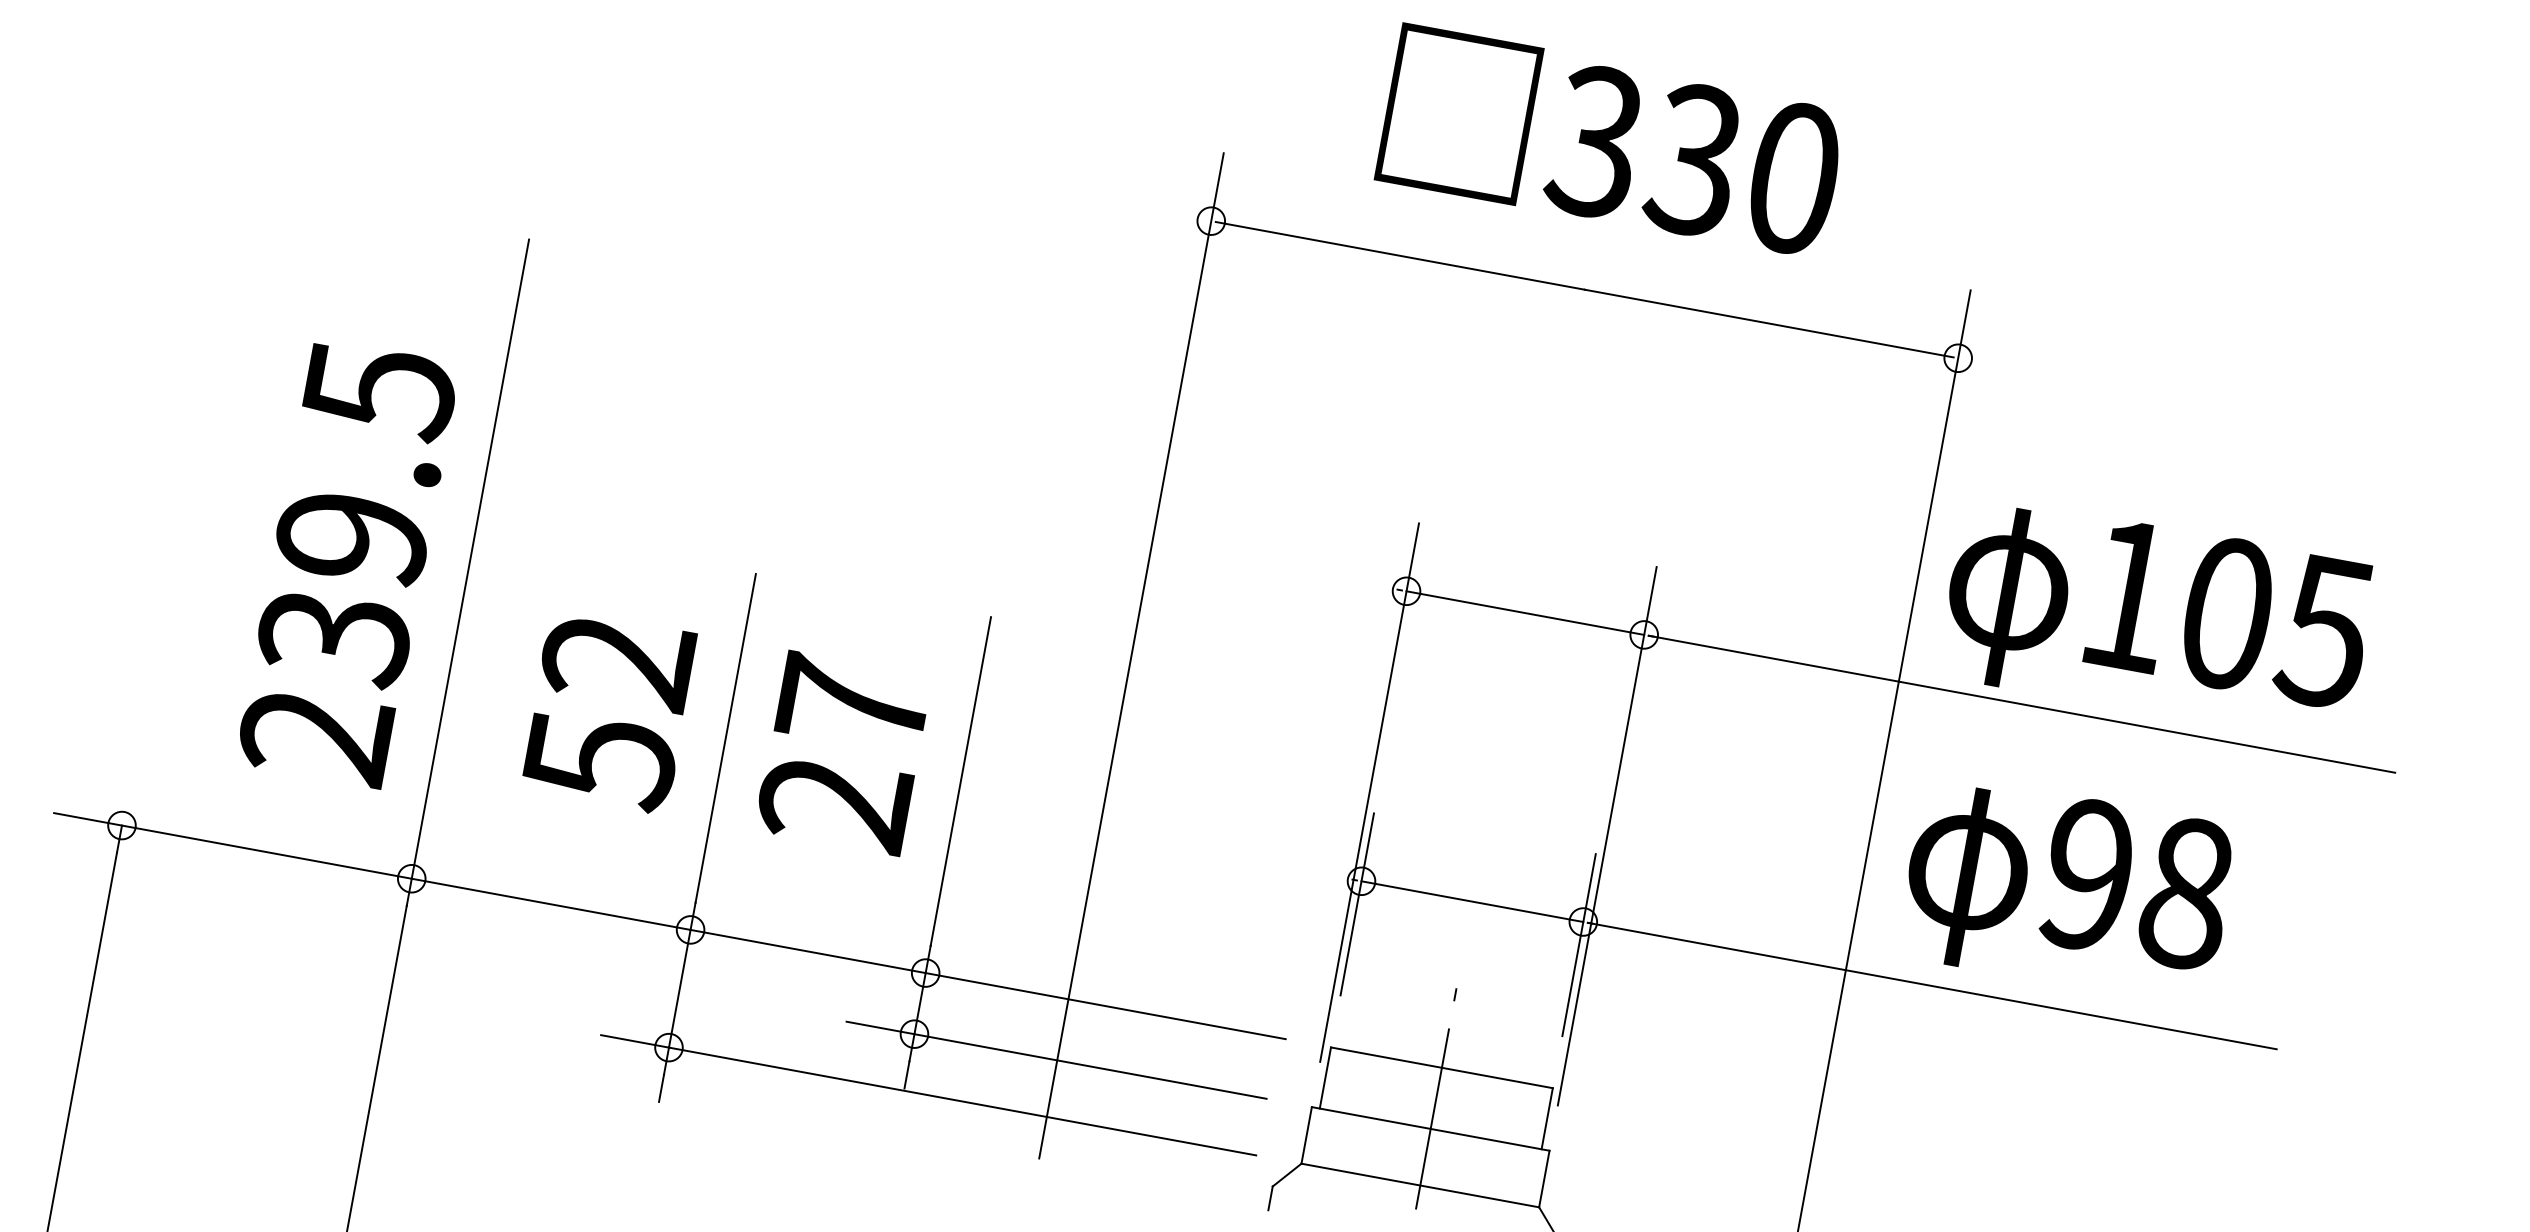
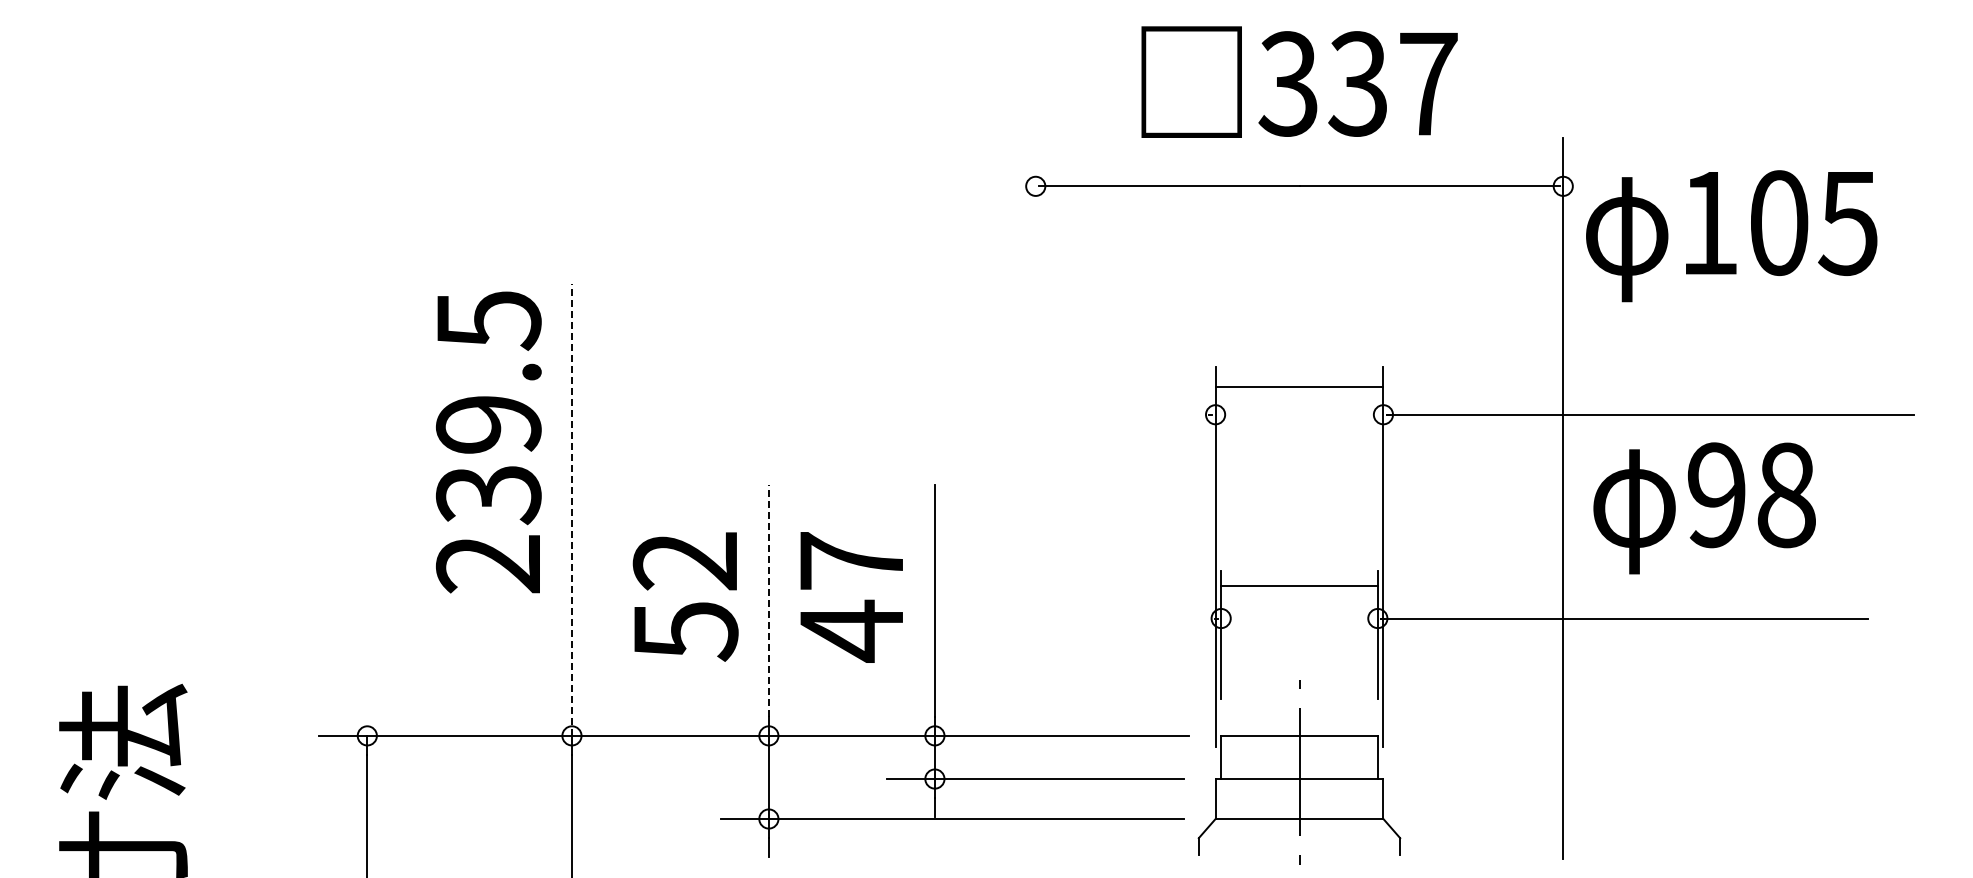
text: (1794, 177) -> (1428, 83), 330 -> 337
line: (469, 559) -> (571, 510), solid -> dashed
text: (347, 563) -> (488, 442), moved
line: (1525, 612) -> (1299, 386), moved
text: (2156, 620) -> (1731, 236), moved
line: (1131, 655) -> (1035, 493), removed
line: (725, 738) -> (768, 600), solid -> dashed
text: (833, 801) -> (850, 630), 27 -> 47
text: (2067, 890) -> (1704, 508), moved
line: (1472, 901) -> (1299, 585), moved

